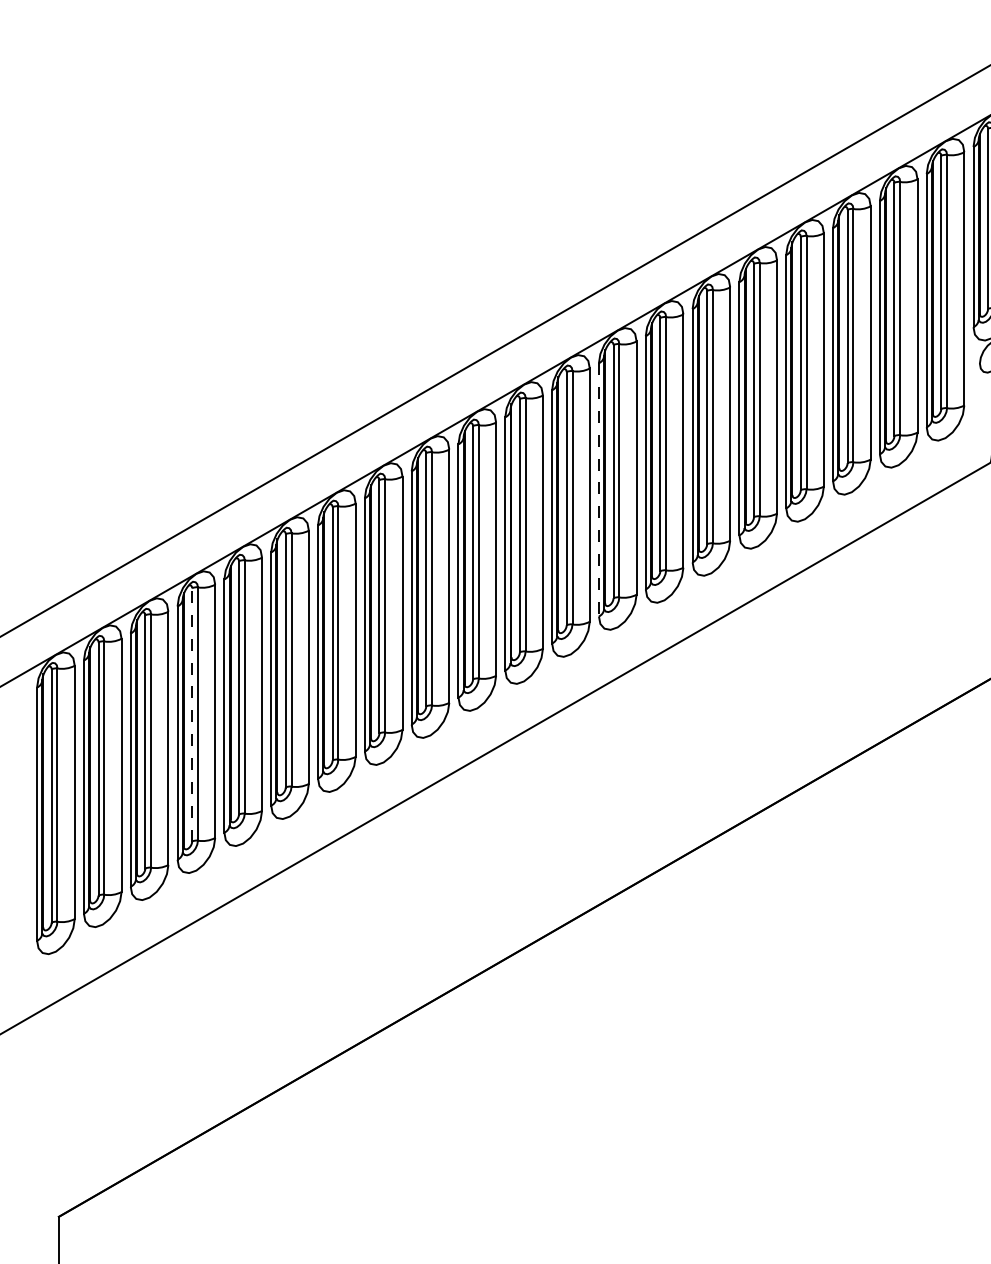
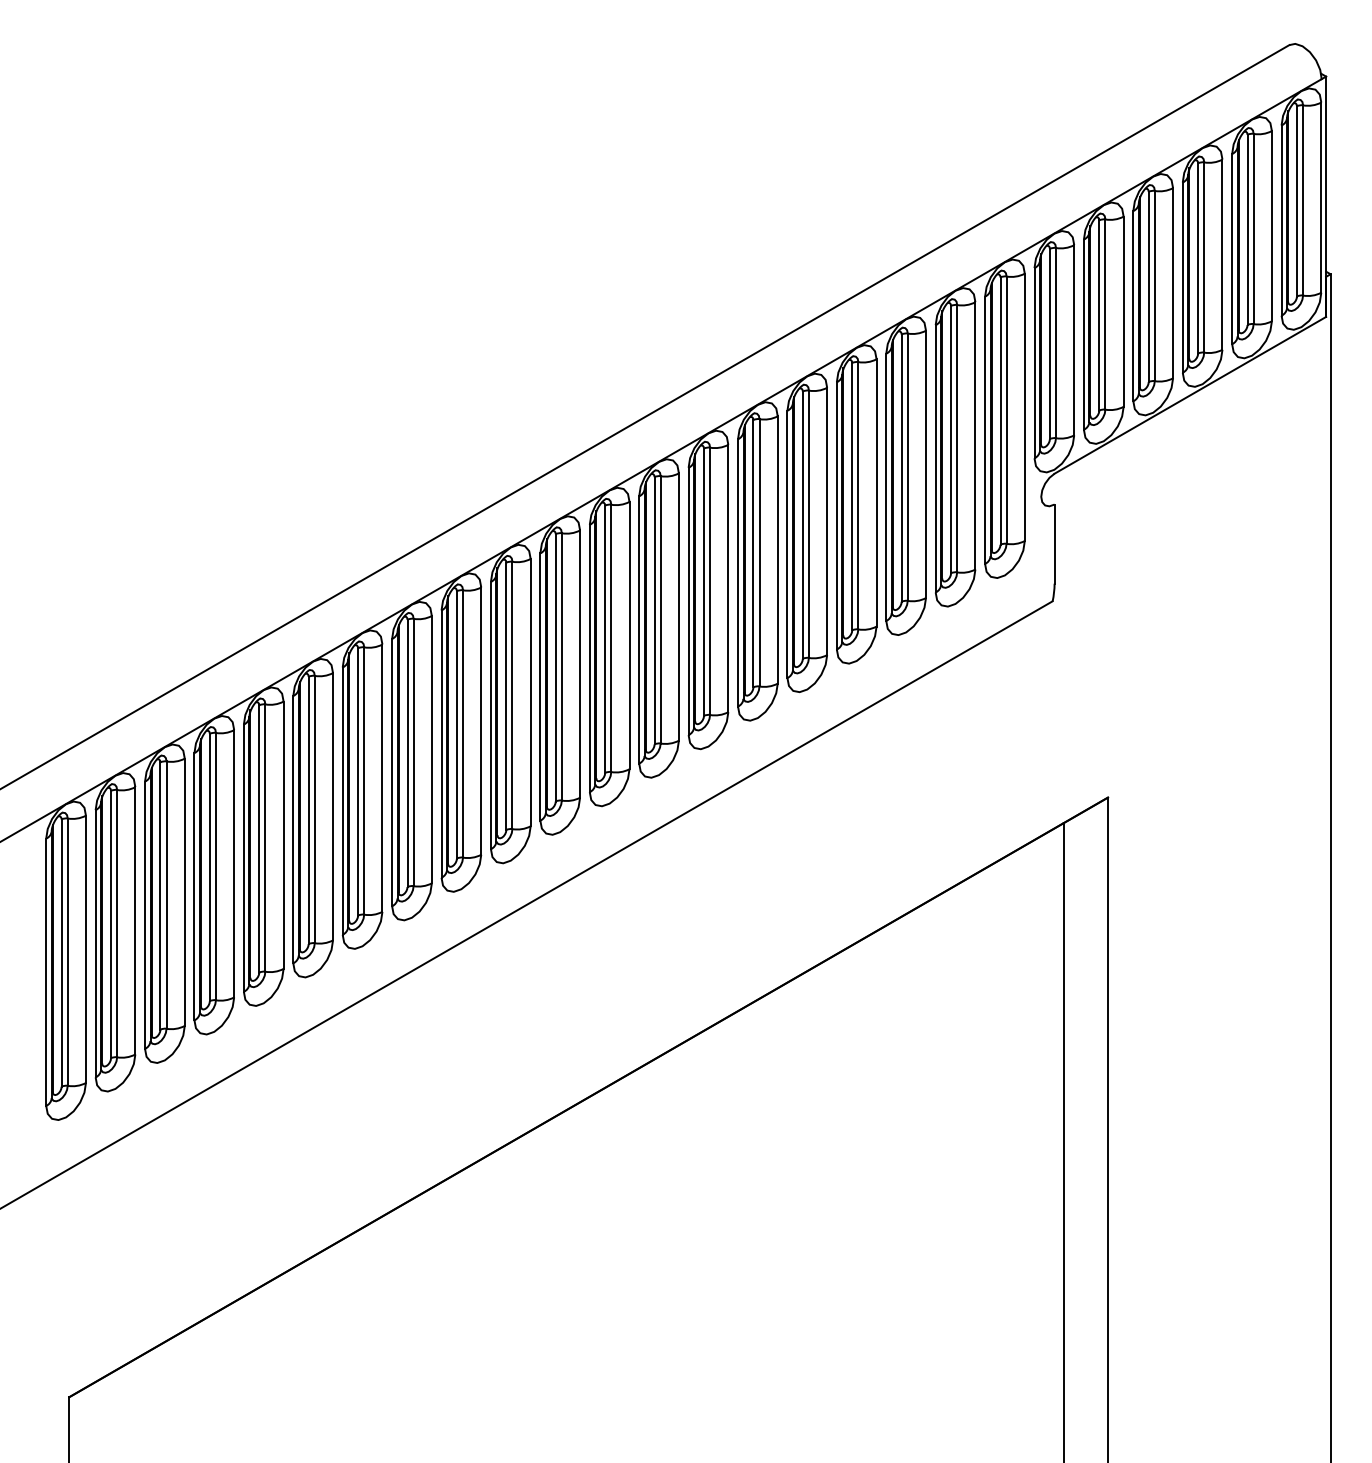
line: (599, 489) -> (639, 629), dashed -> solid
line: (191, 714) -> (209, 867), dashed -> solid

